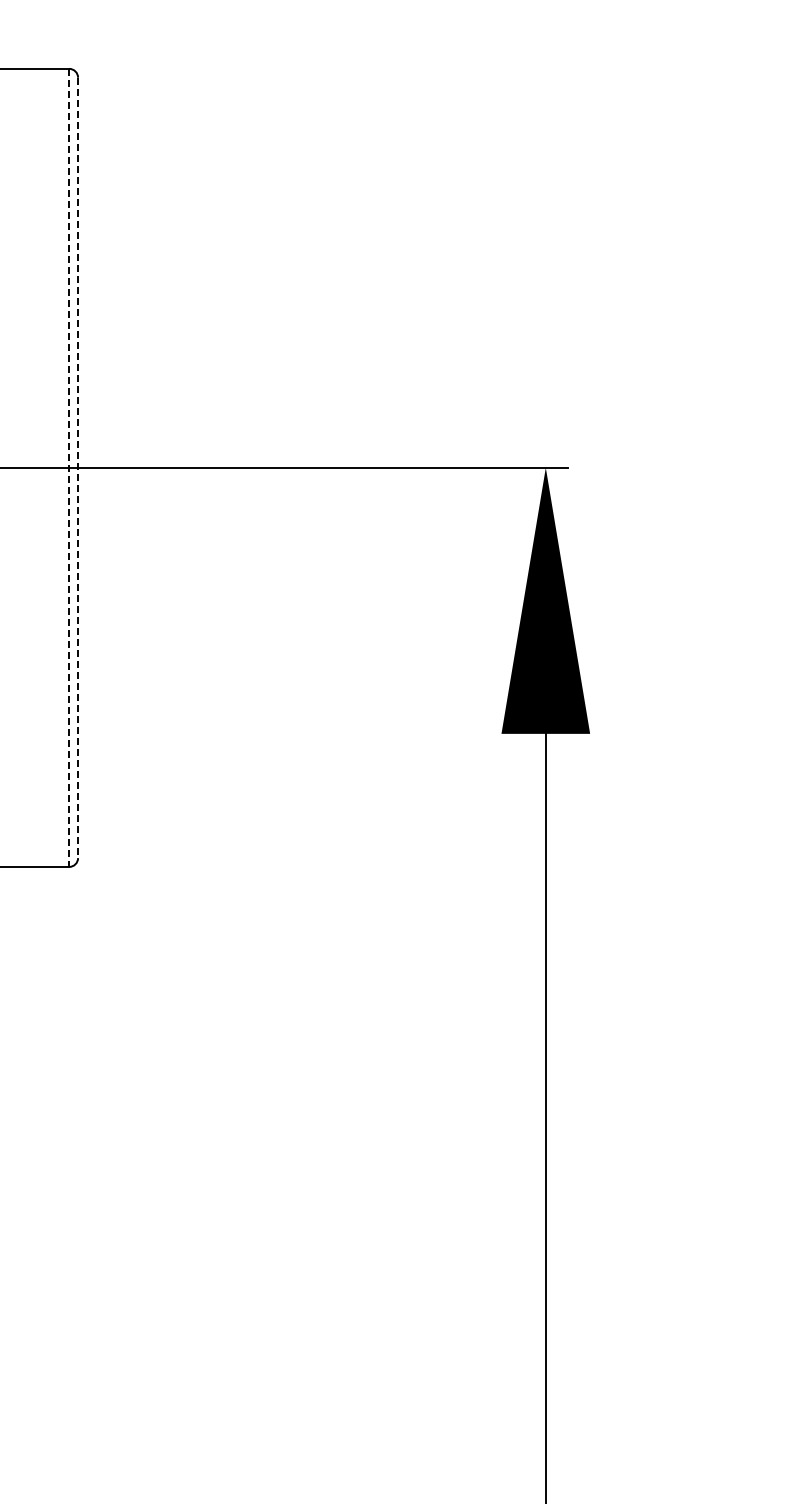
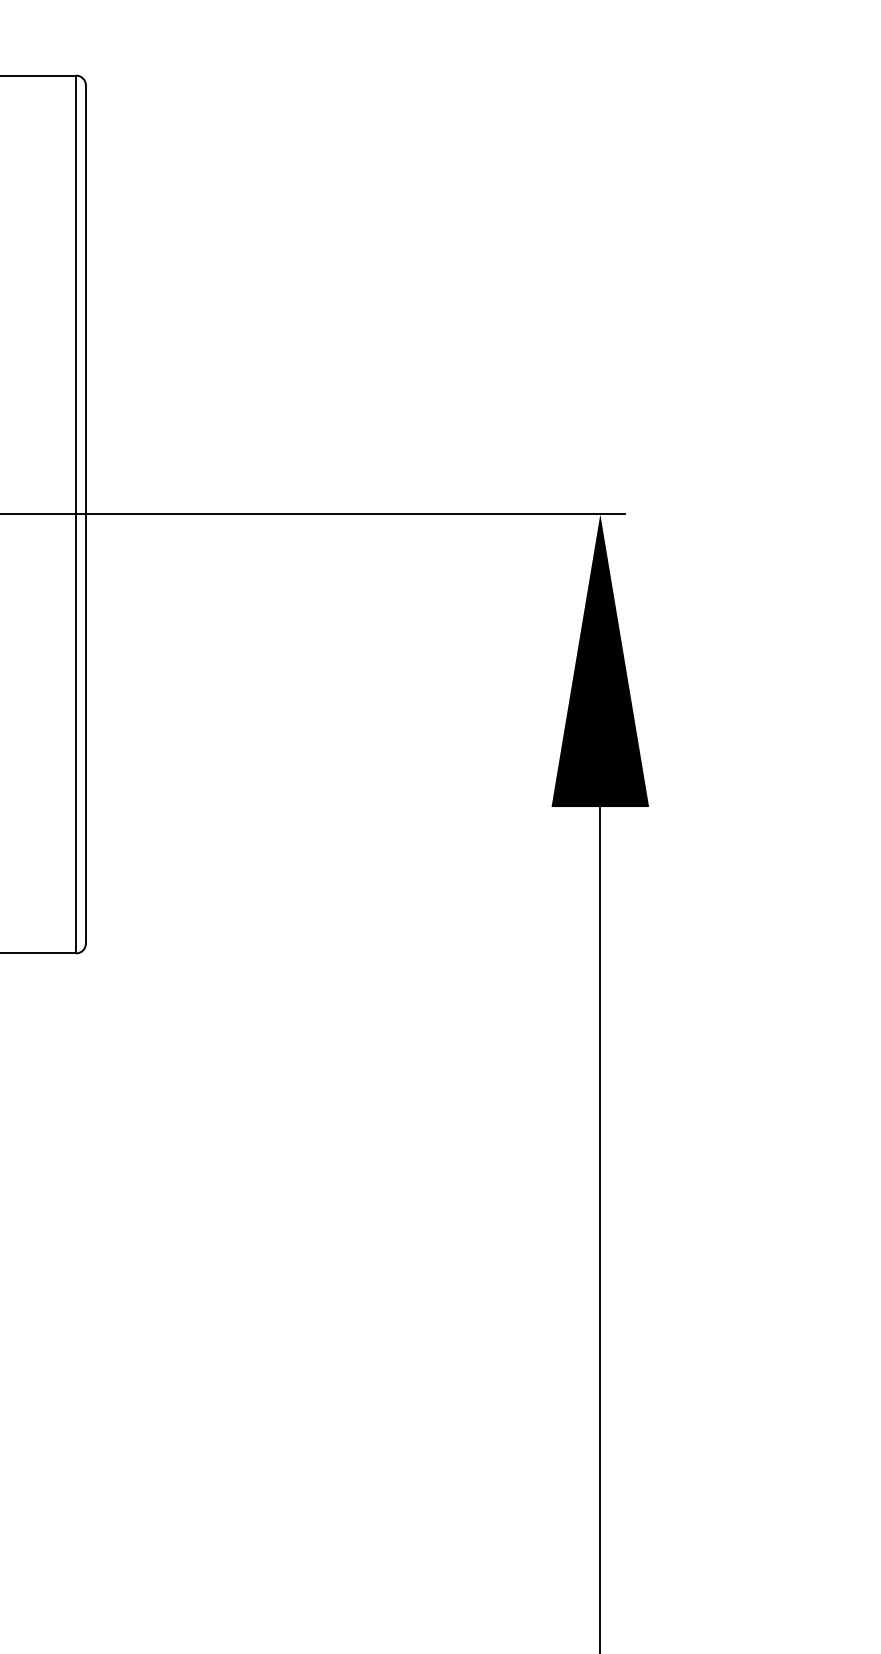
line: (69, 468) -> (76, 515), dashed -> solid
line: (78, 468) -> (86, 515), dashed -> solid

